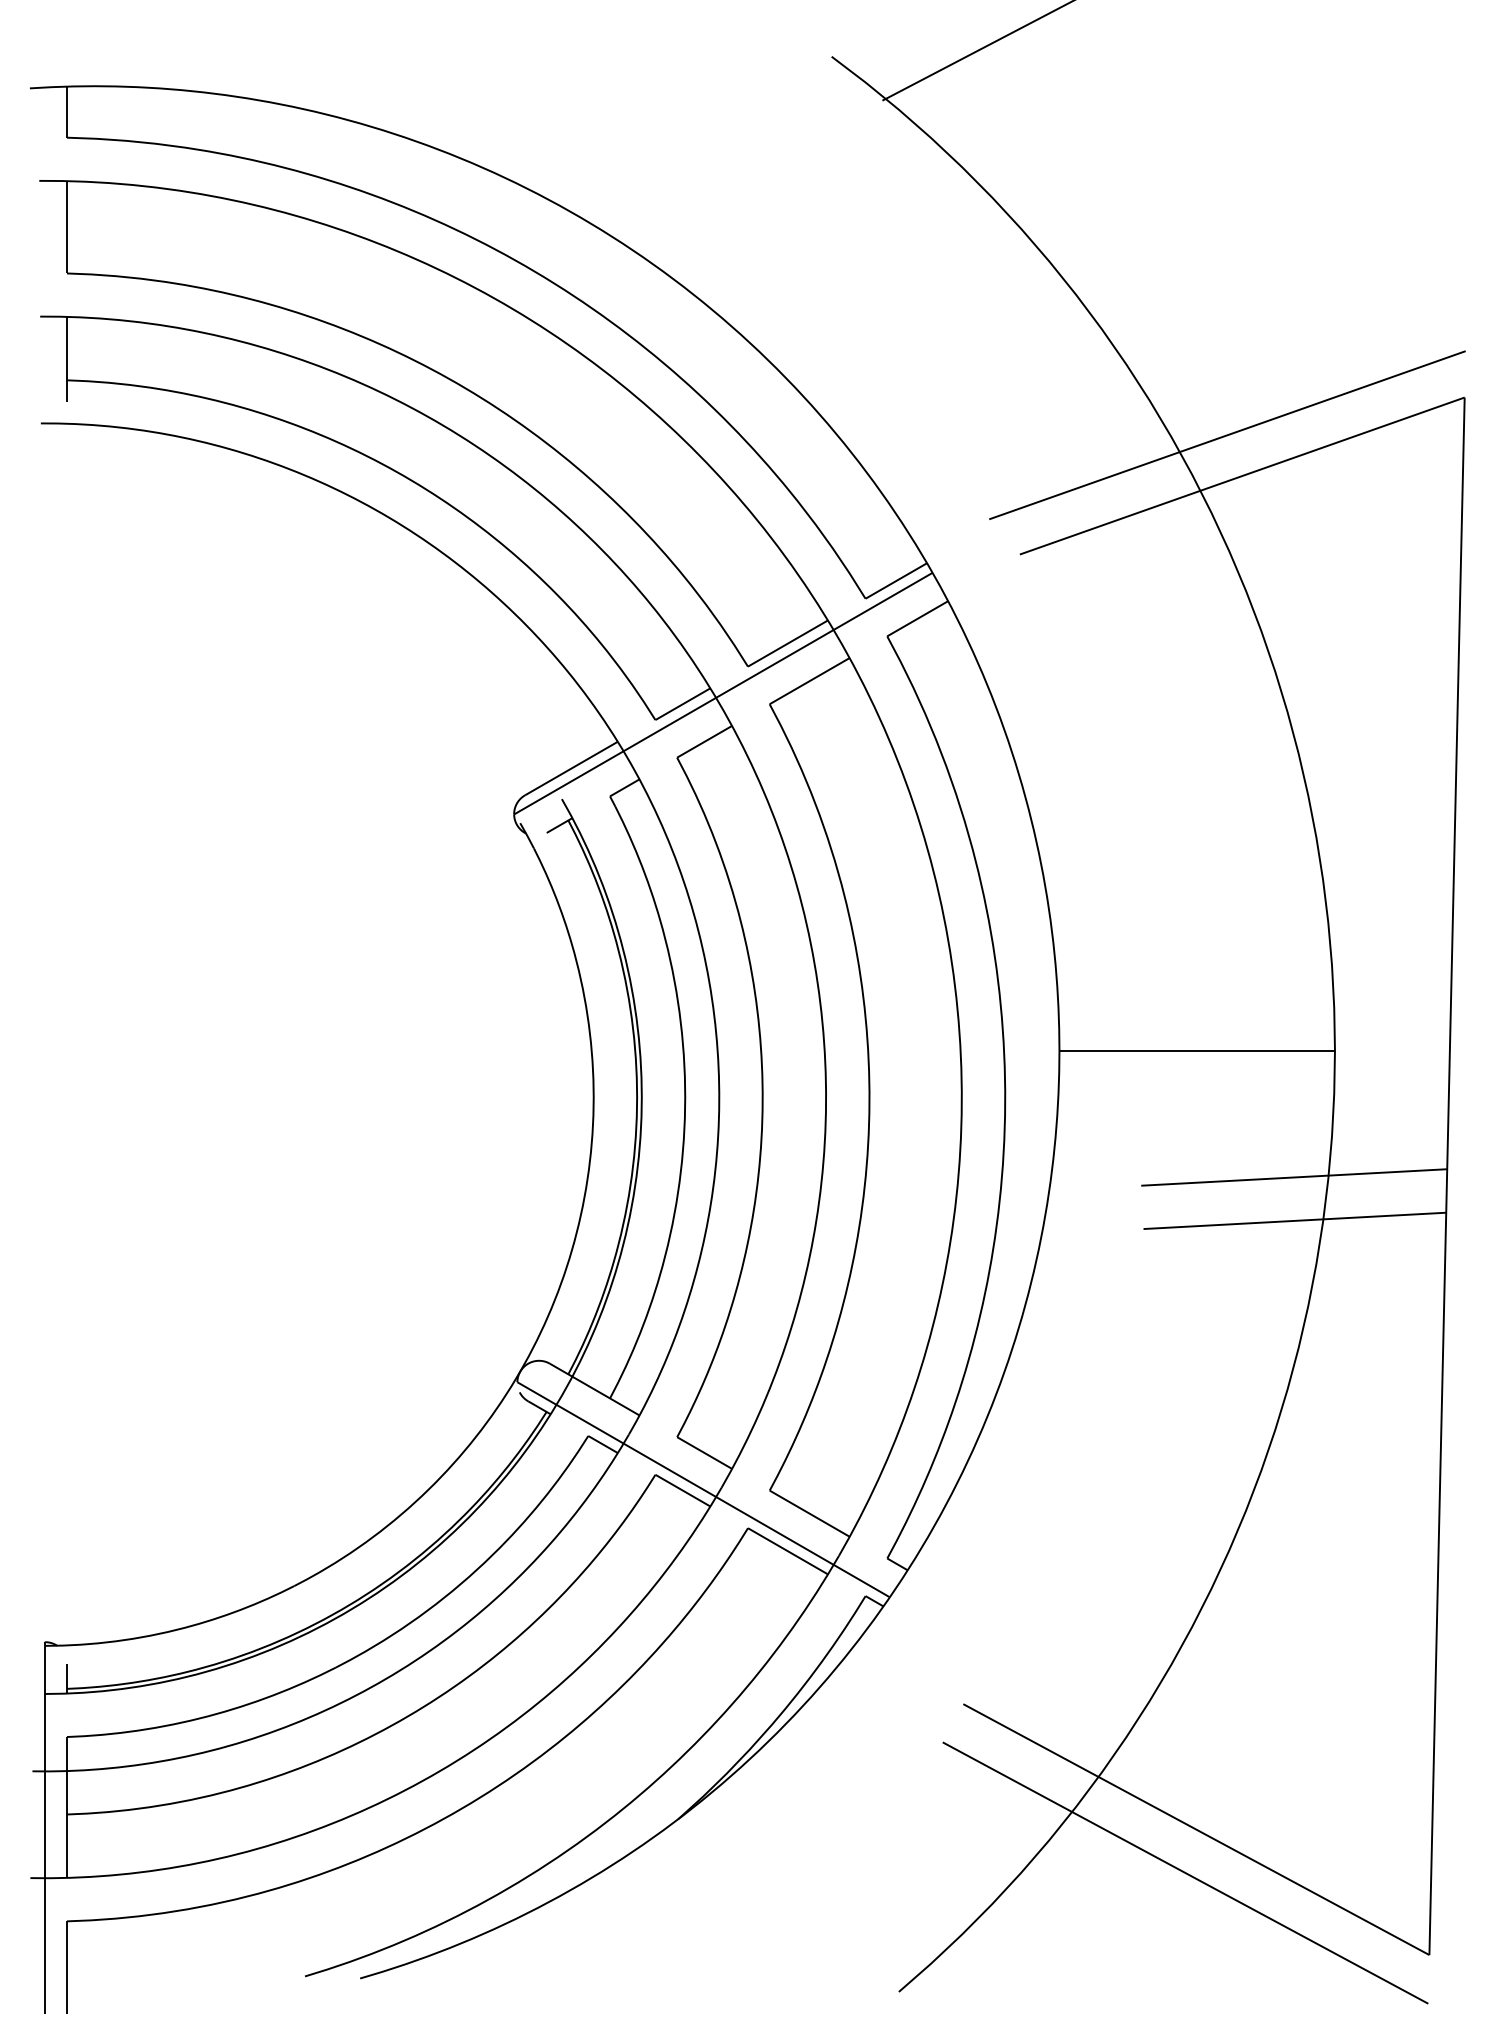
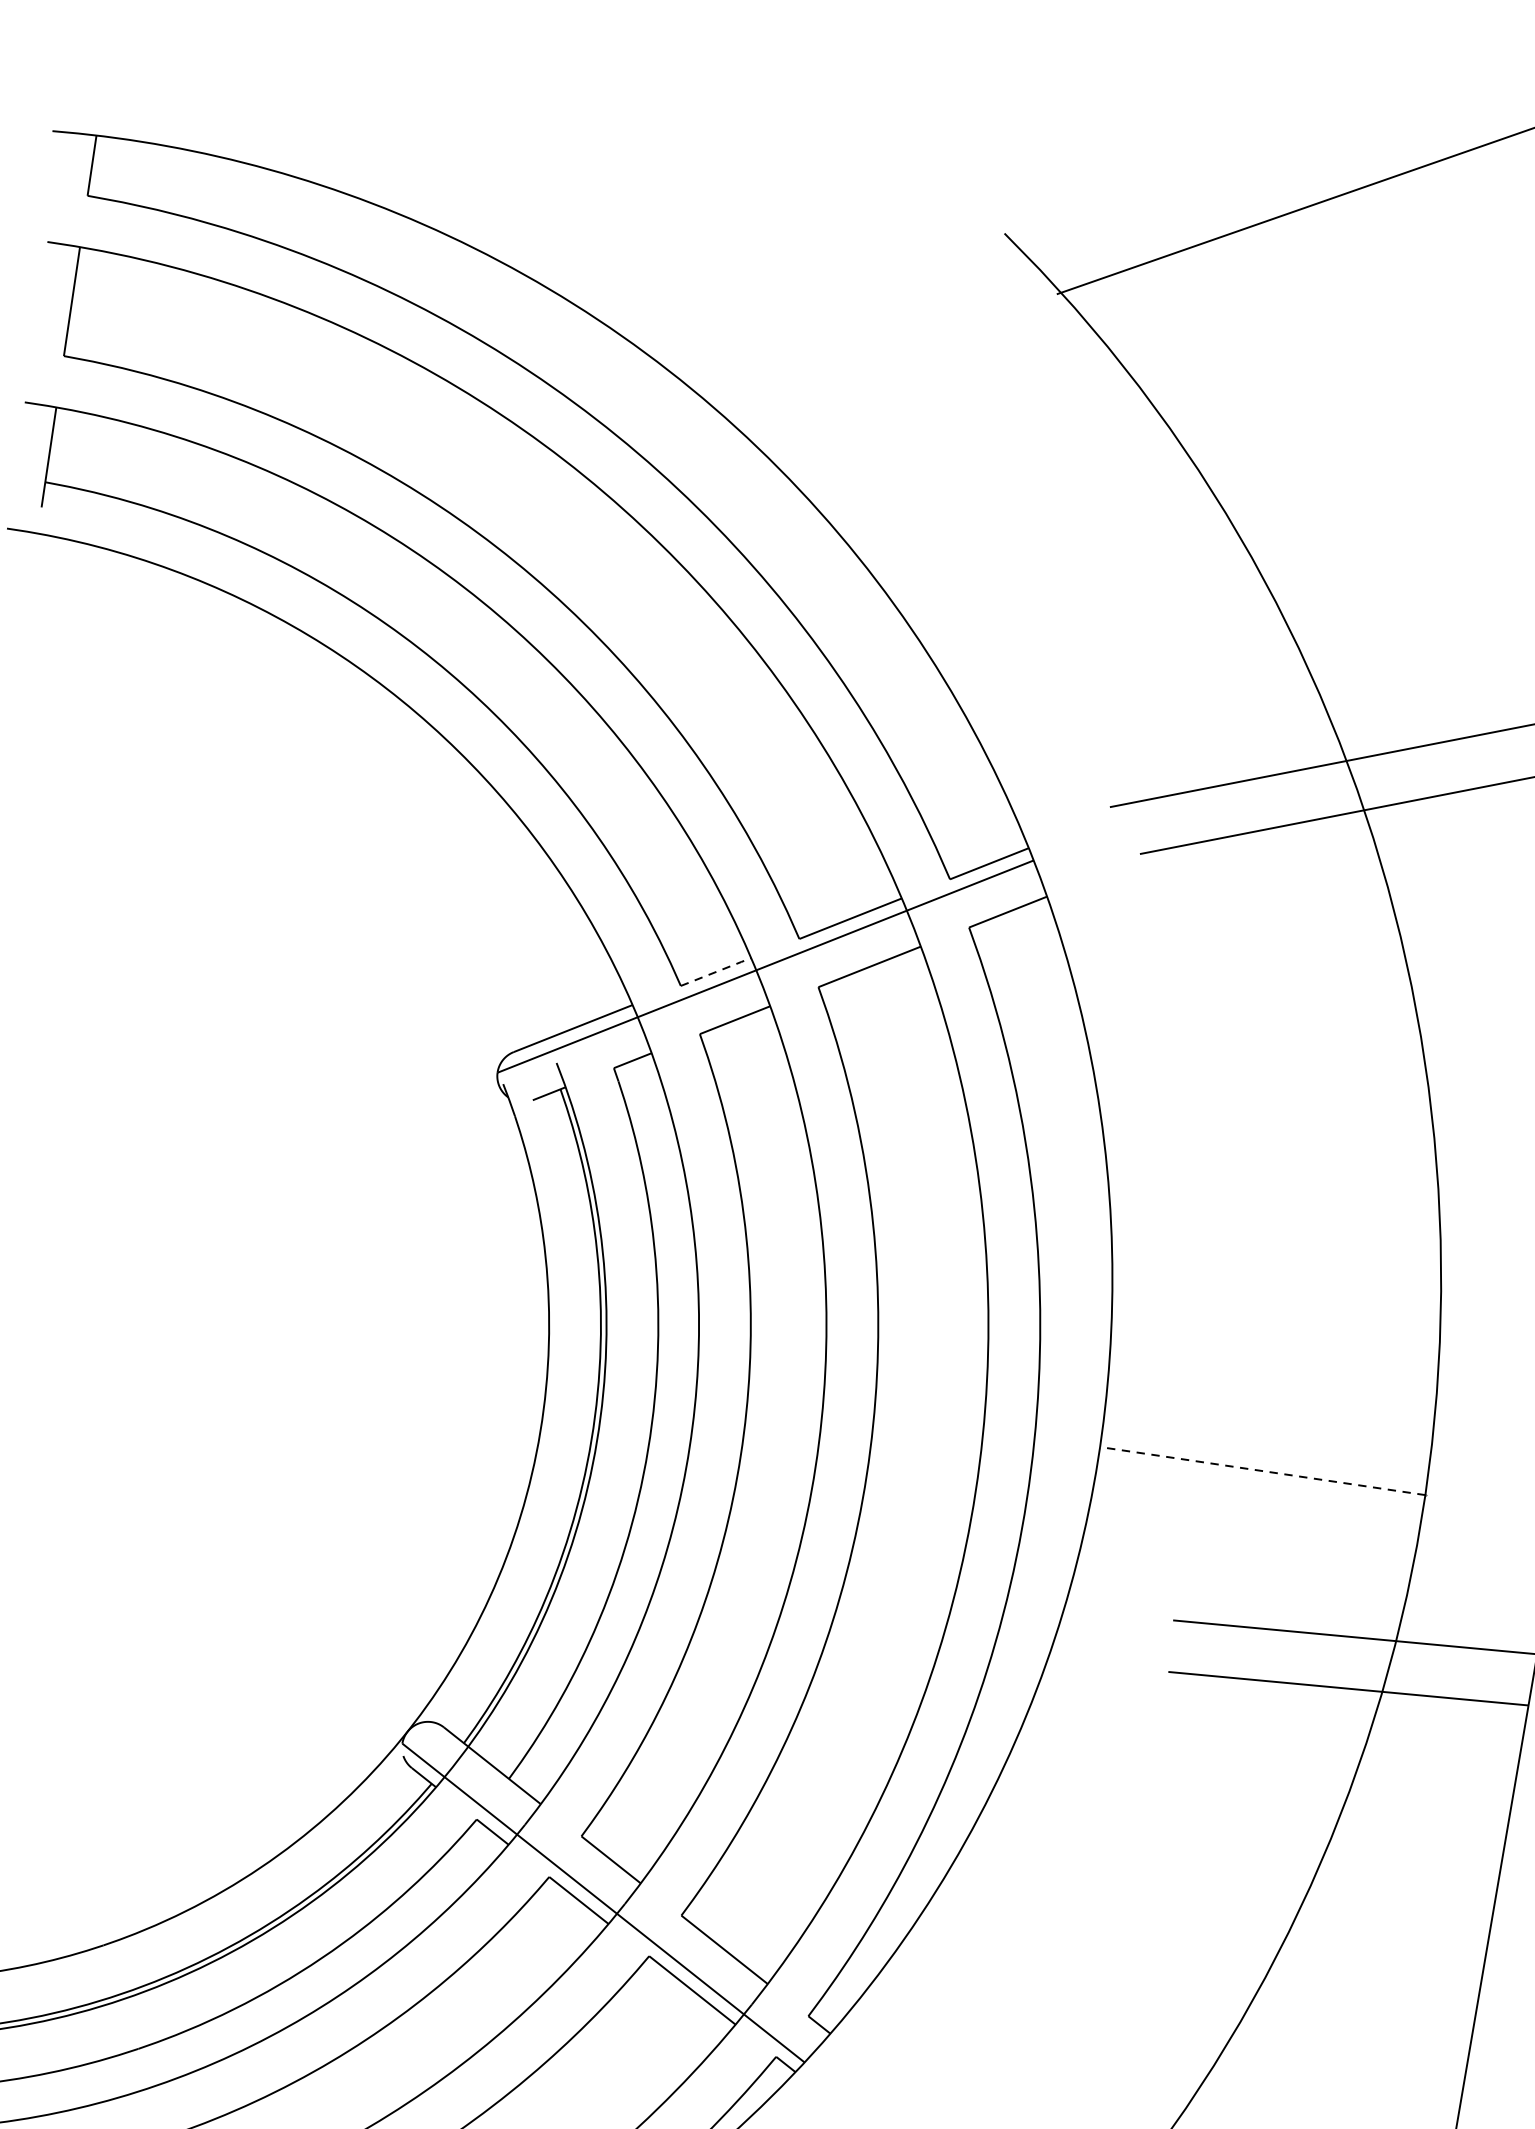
line: (683, 703) -> (716, 971), solid -> dashed
line: (1196, 1050) -> (1261, 1470), solid -> dashed

